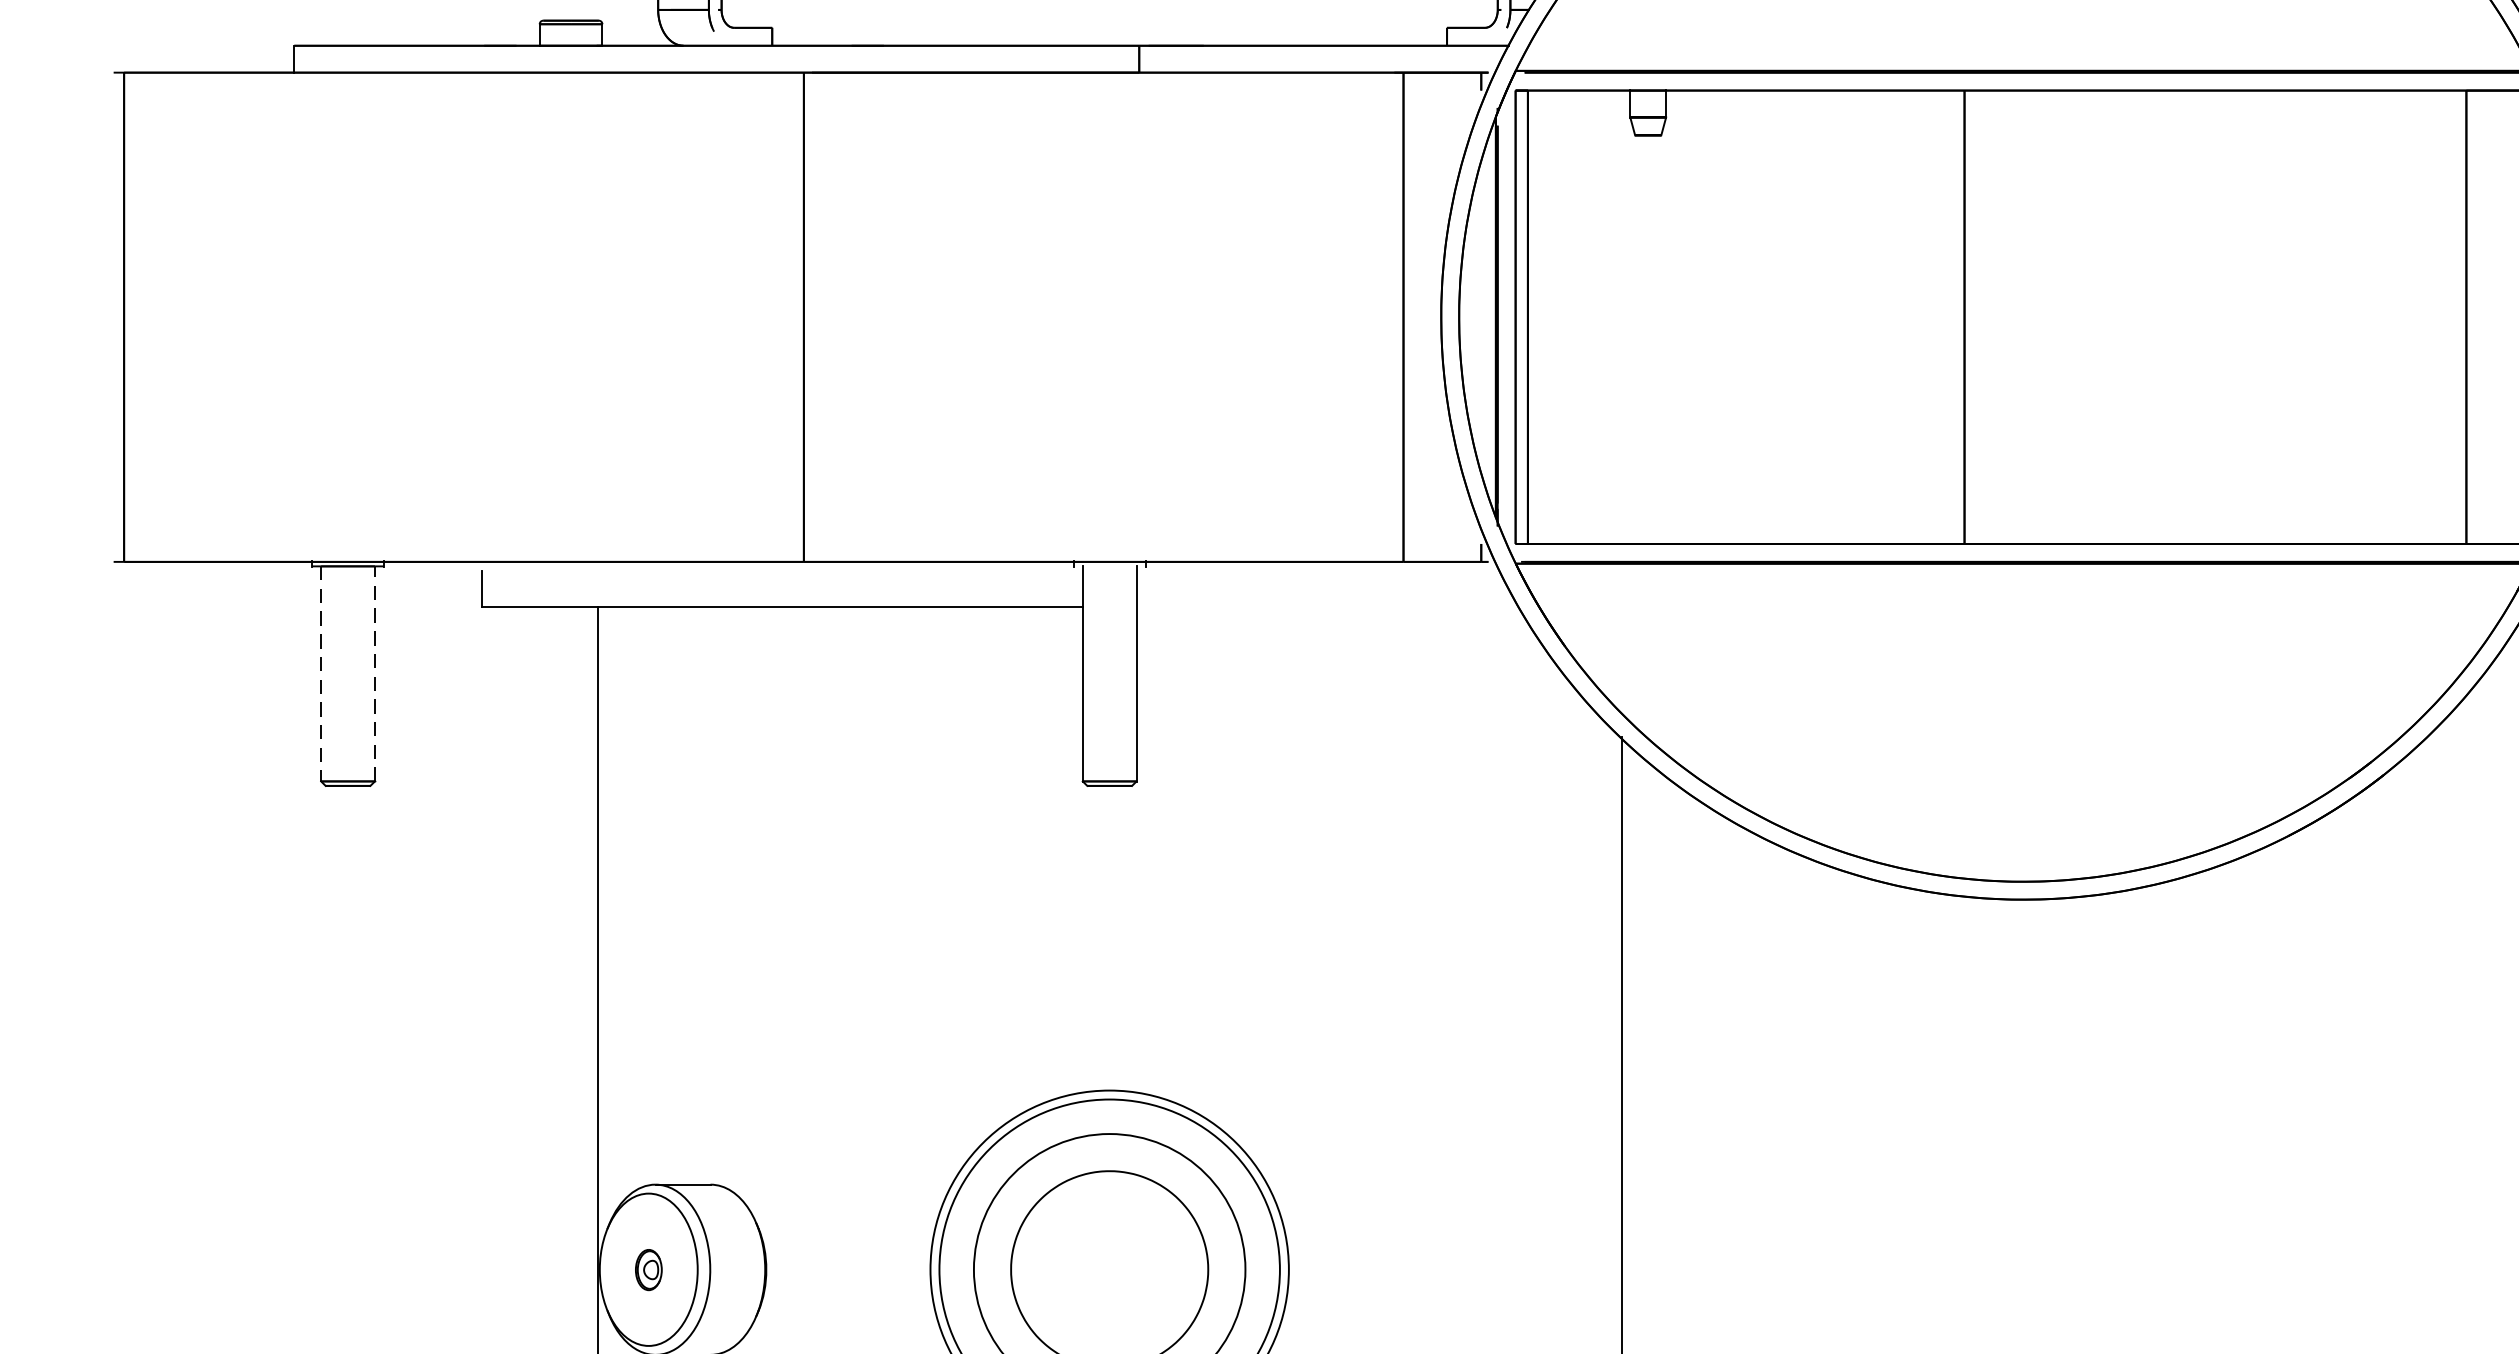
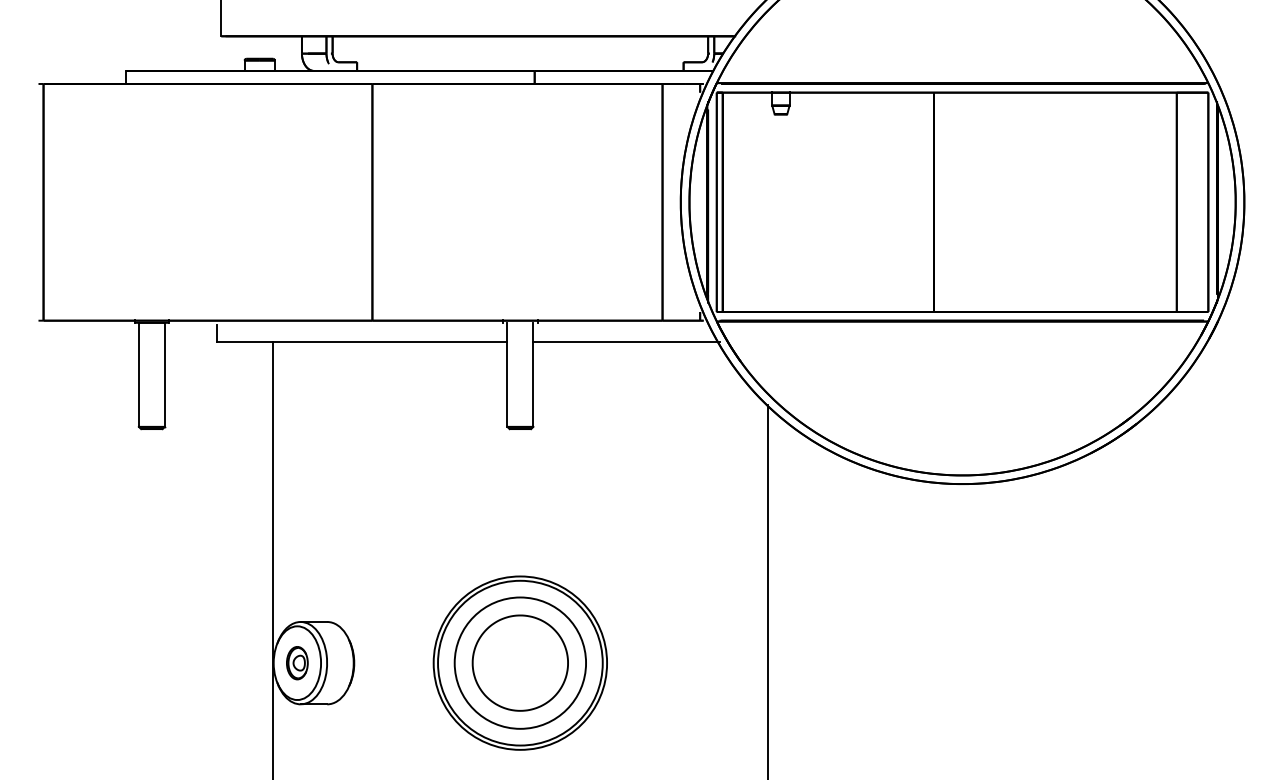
line: (1329, 606) -> (626, 342), added
line: (374, 673) -> (164, 374), dashed -> solid
line: (320, 675) -> (138, 375), dashed -> solid
part: (648, 1270) -> (297, 663), size x1.67

